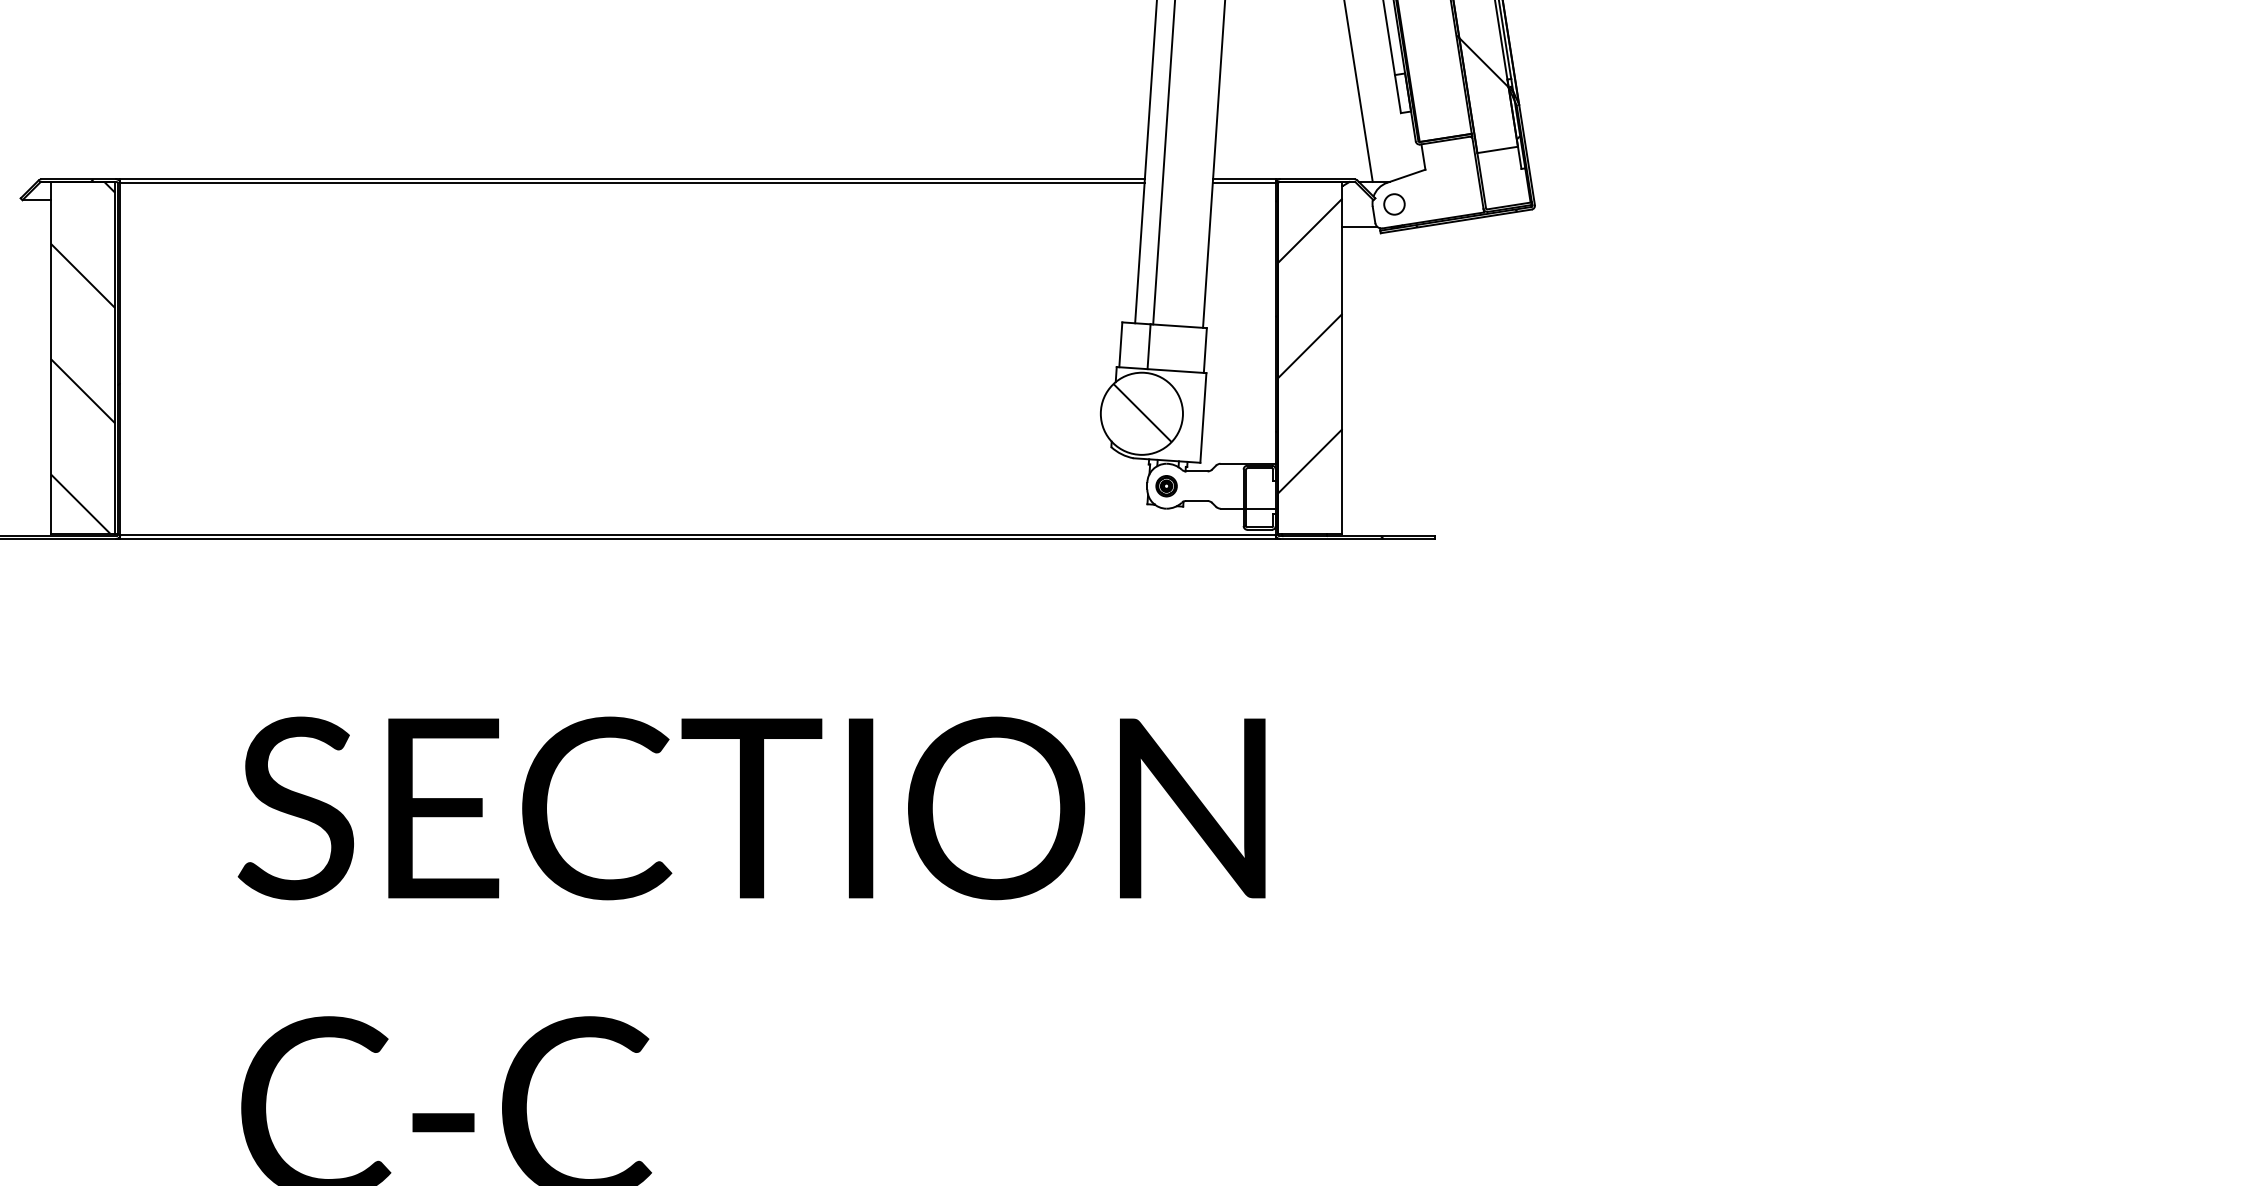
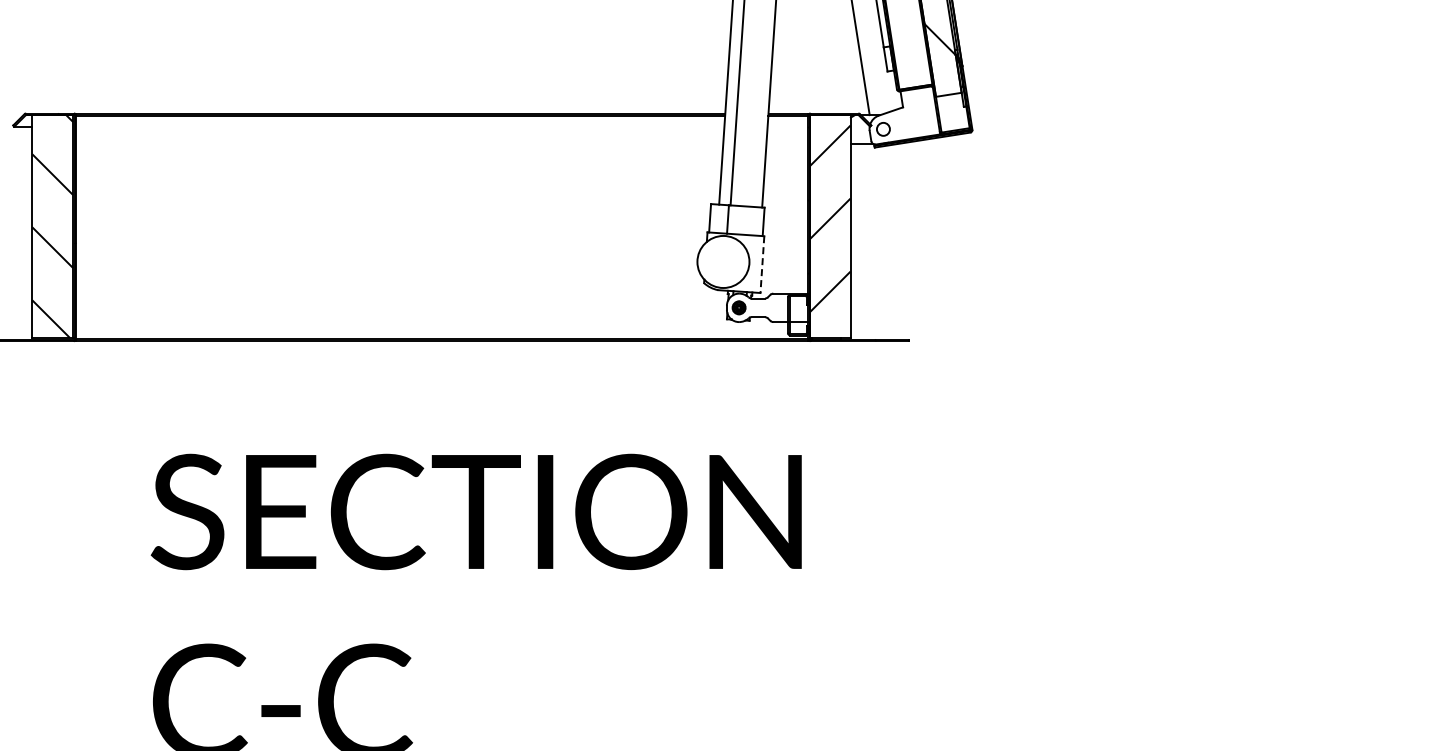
hatch: (1141, 413) -> (723, 261), removed
line: (1203, 419) -> (762, 265), solid -> dashed

